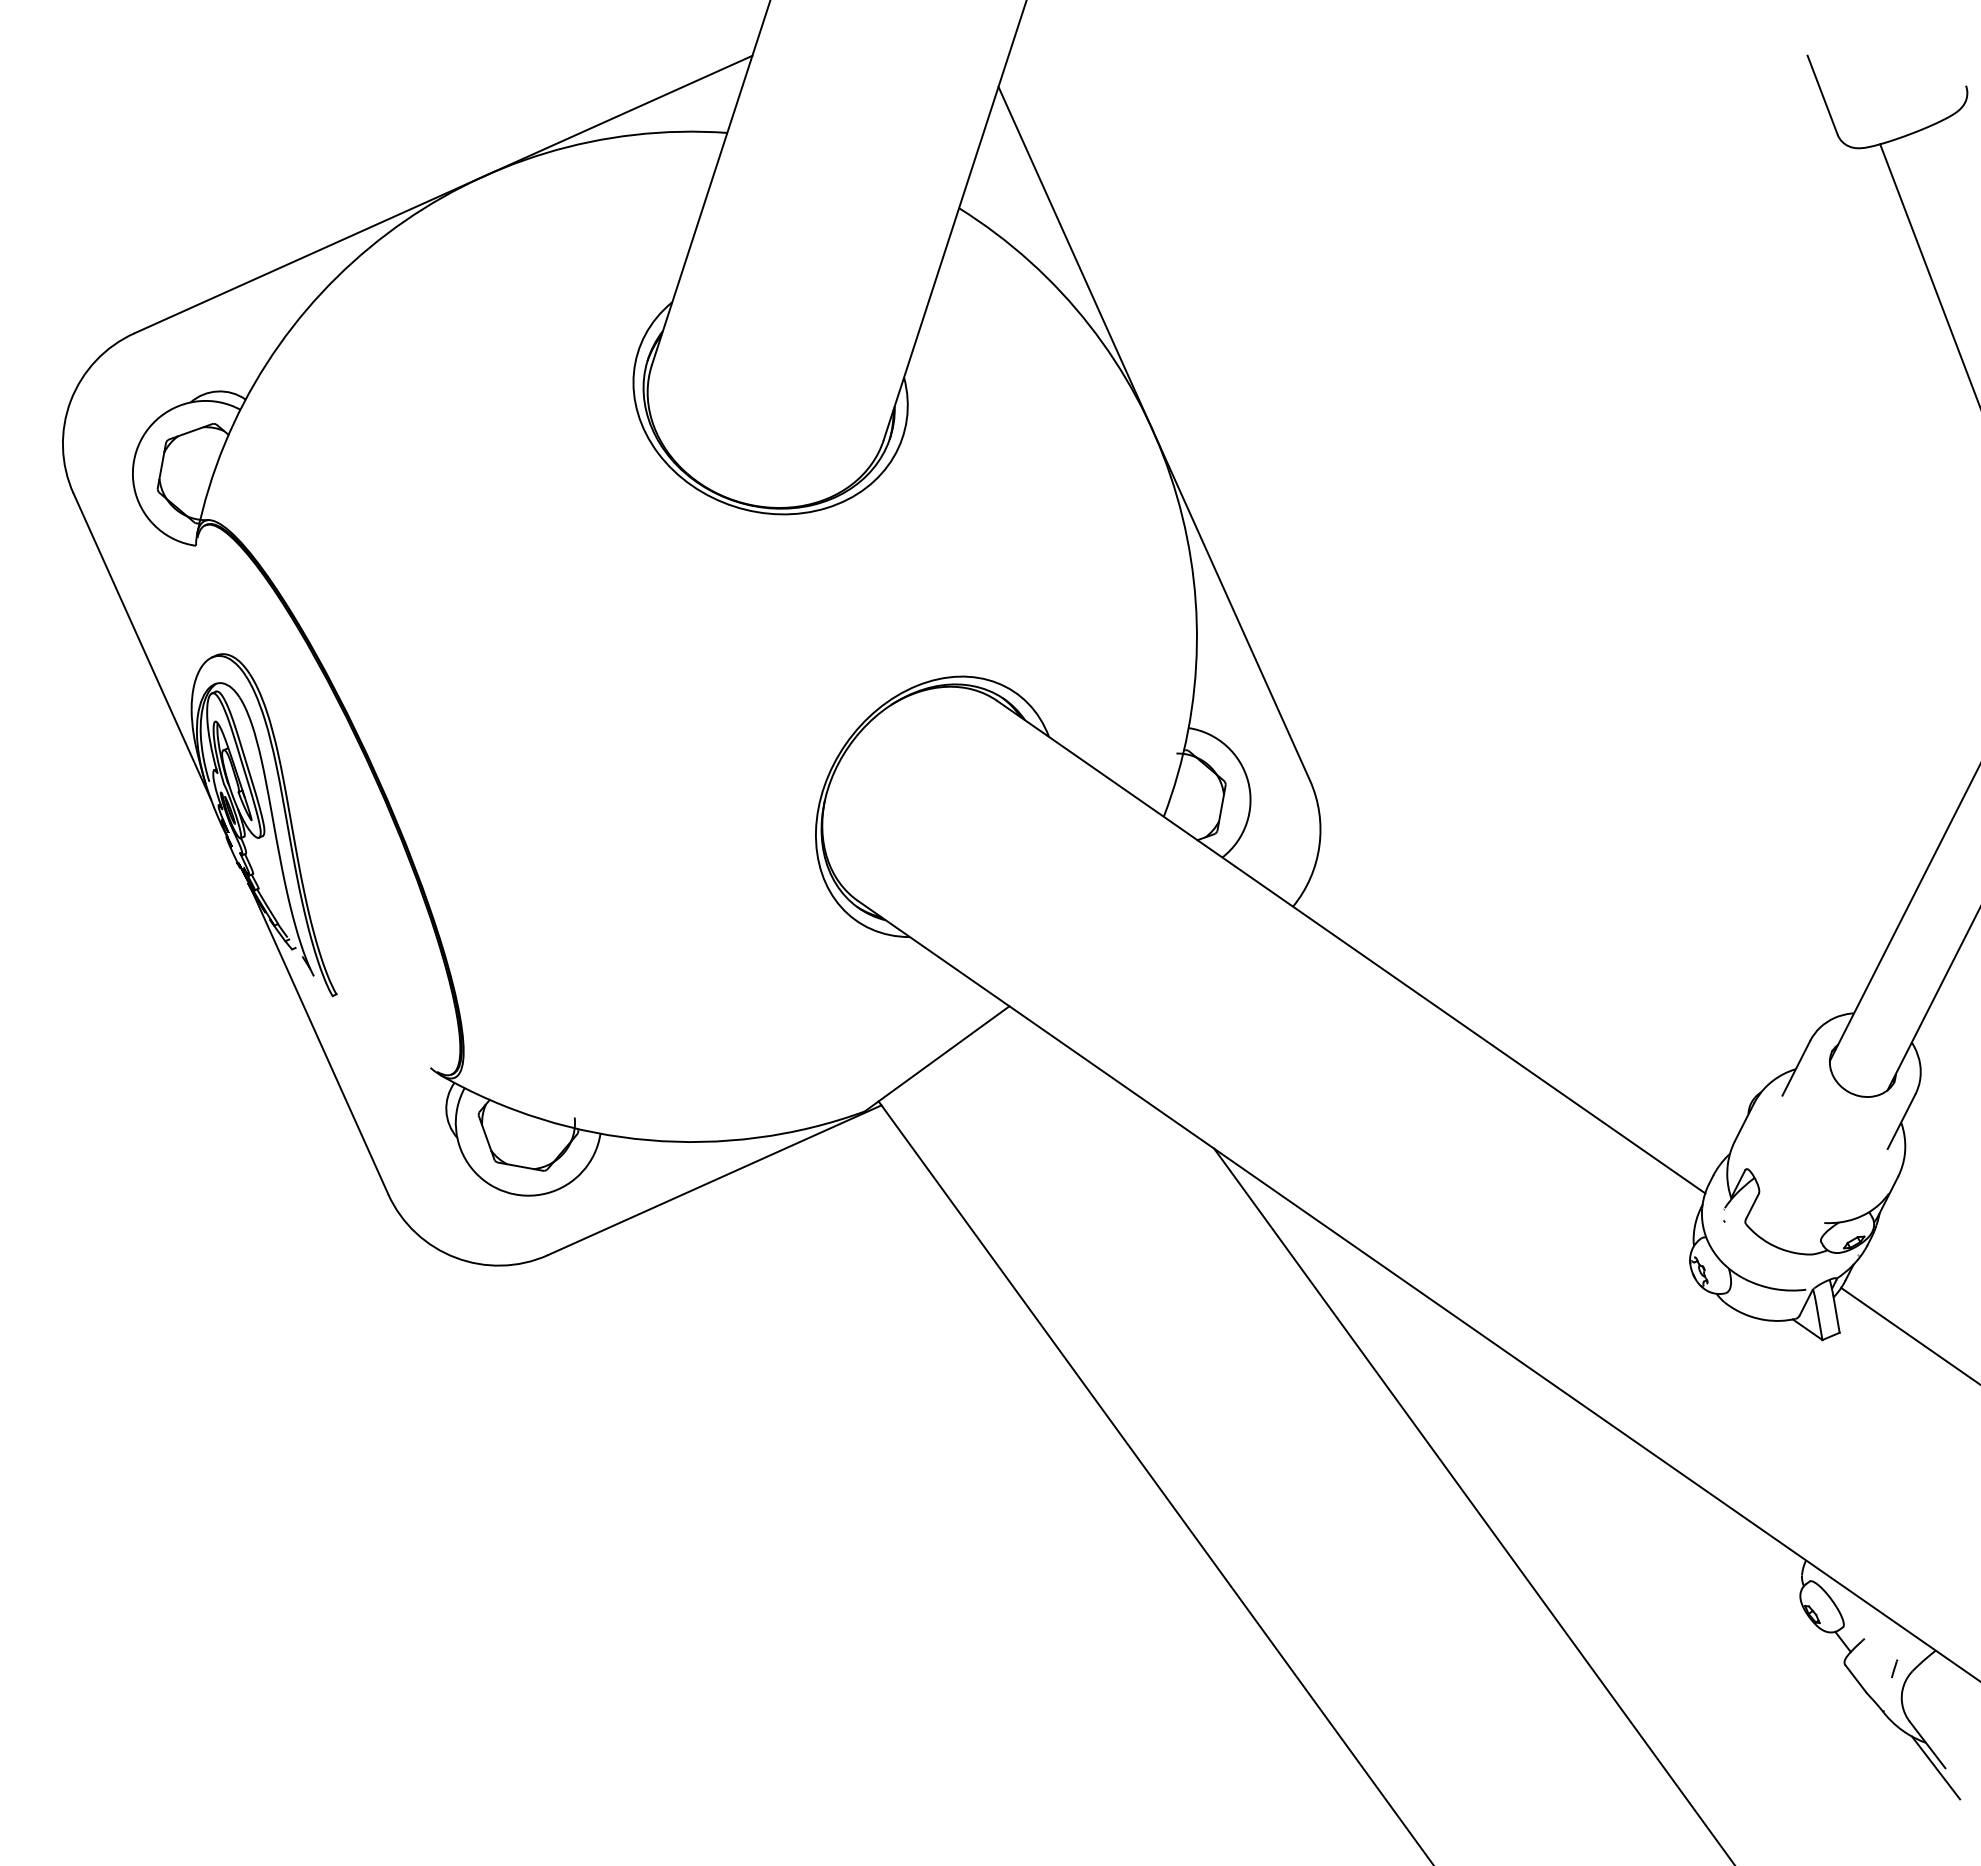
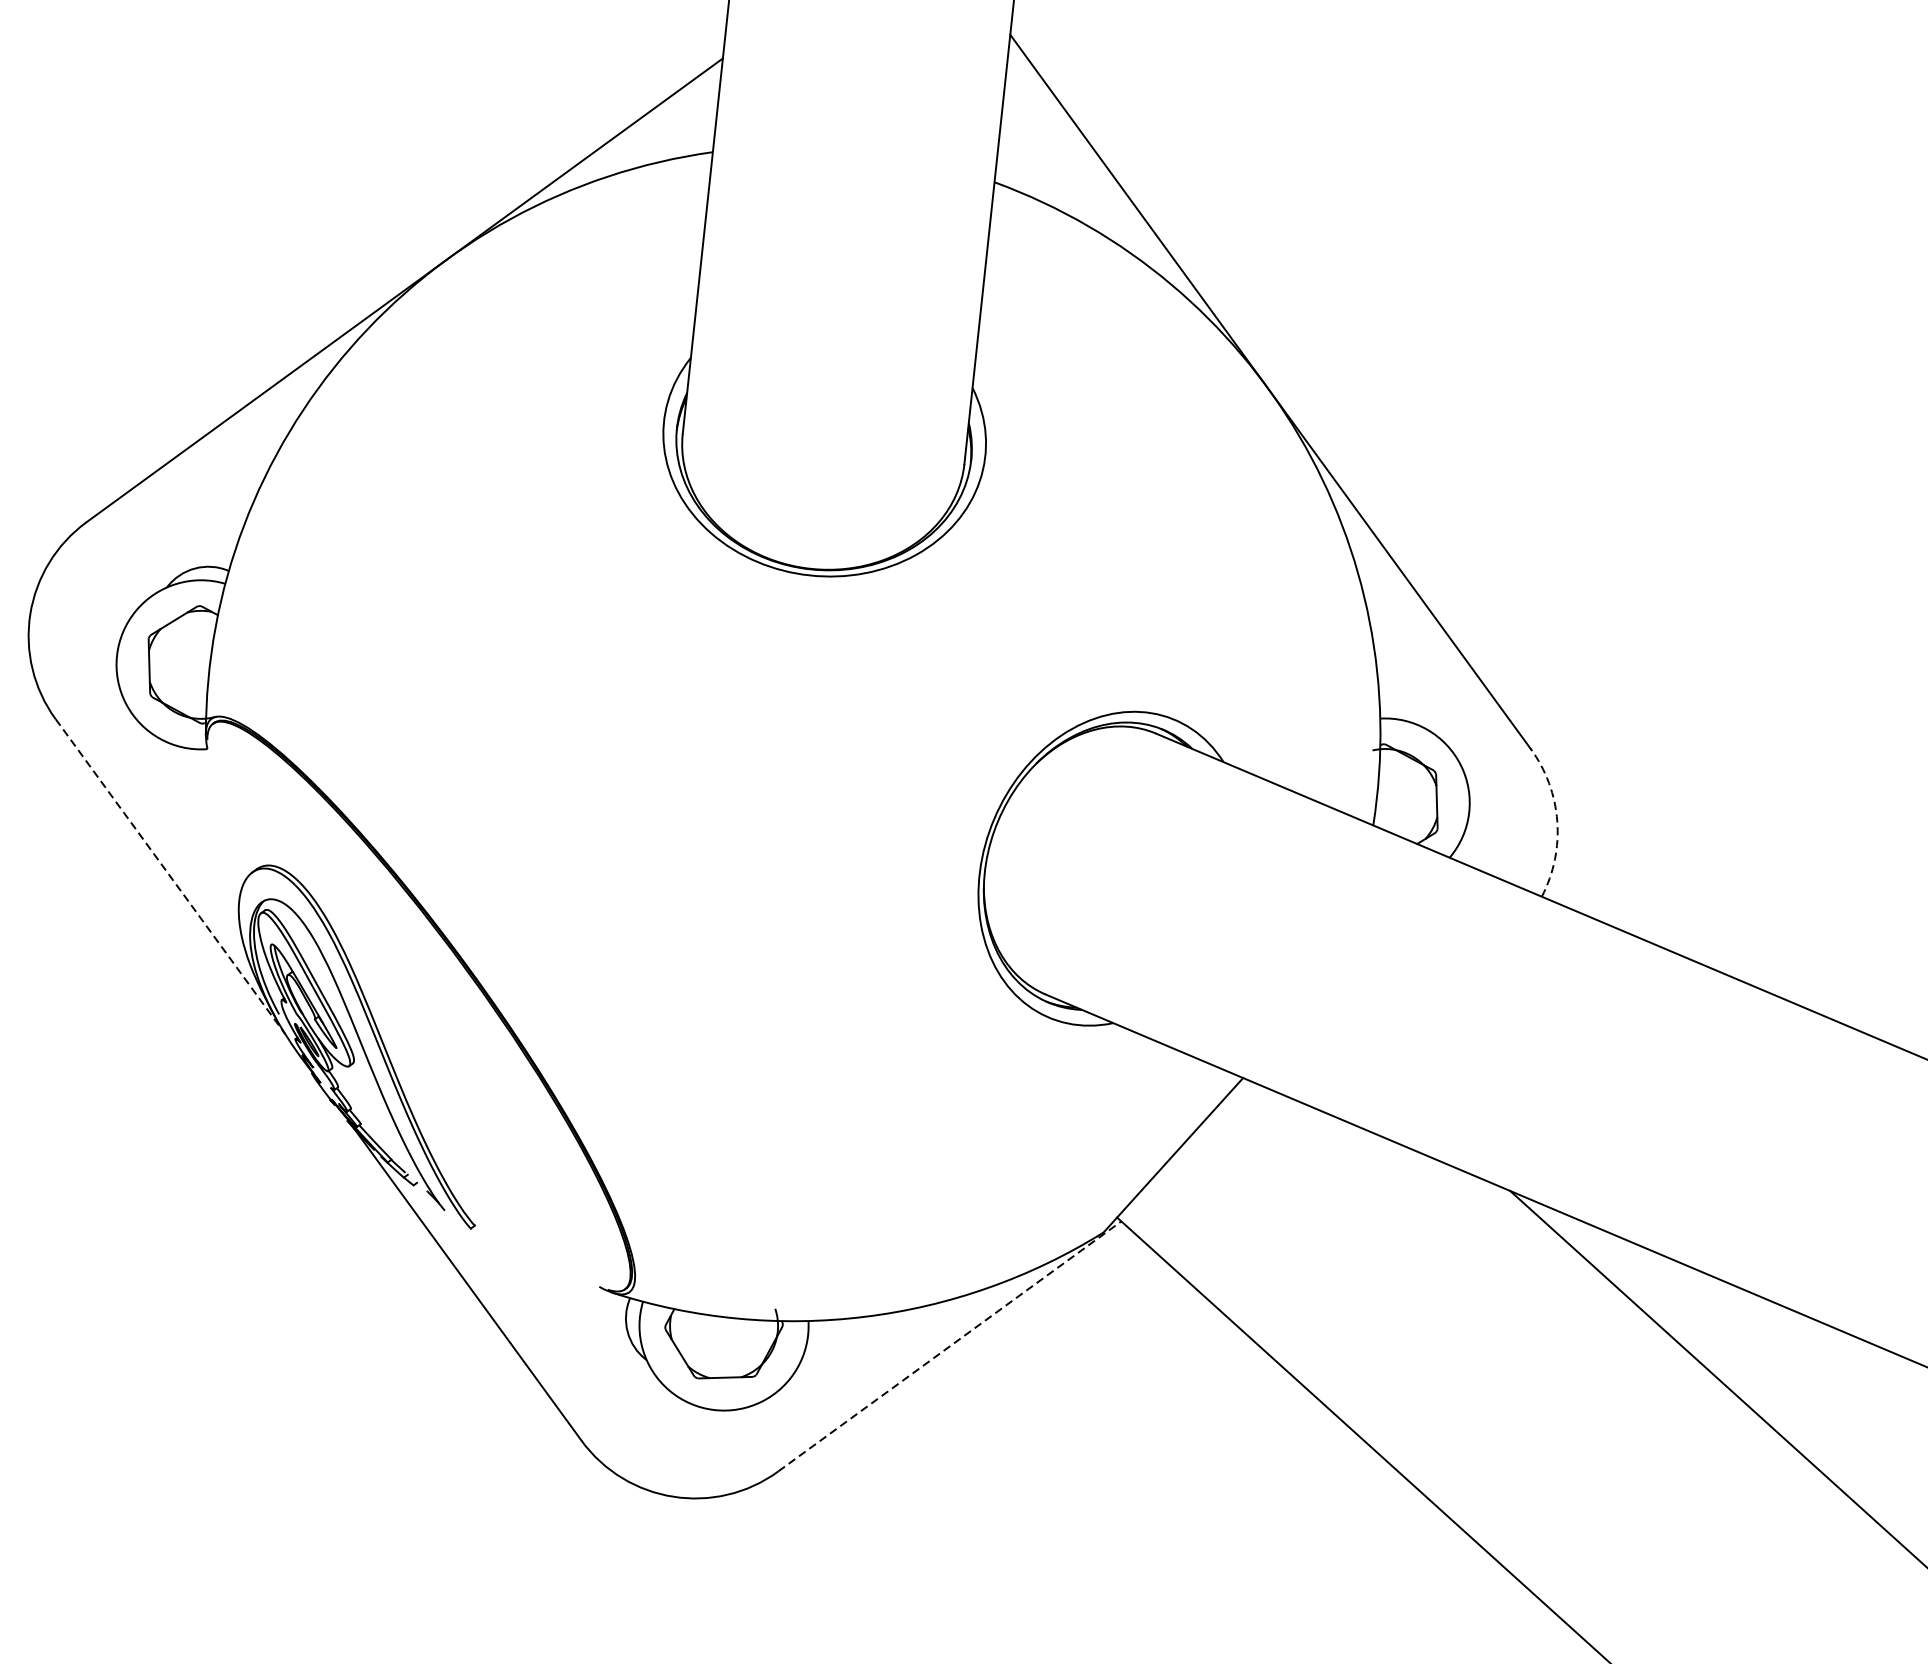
line: (142, 646) -> (170, 876), solid -> dashed
arc: (1319, 845) -> (1557, 820), solid -> dashed
line: (714, 1180) -> (949, 1346), solid -> dashed

